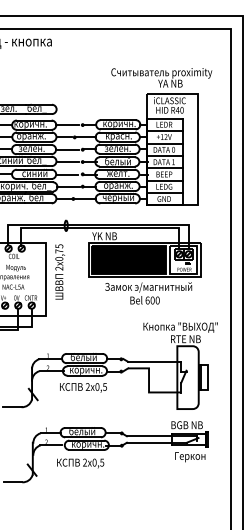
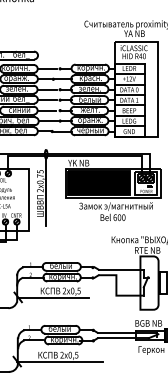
line: (66, 270) -> (46, 192), added
line: (74, 395) -> (53, 298), added
line: (82, 470) -> (59, 361), added

